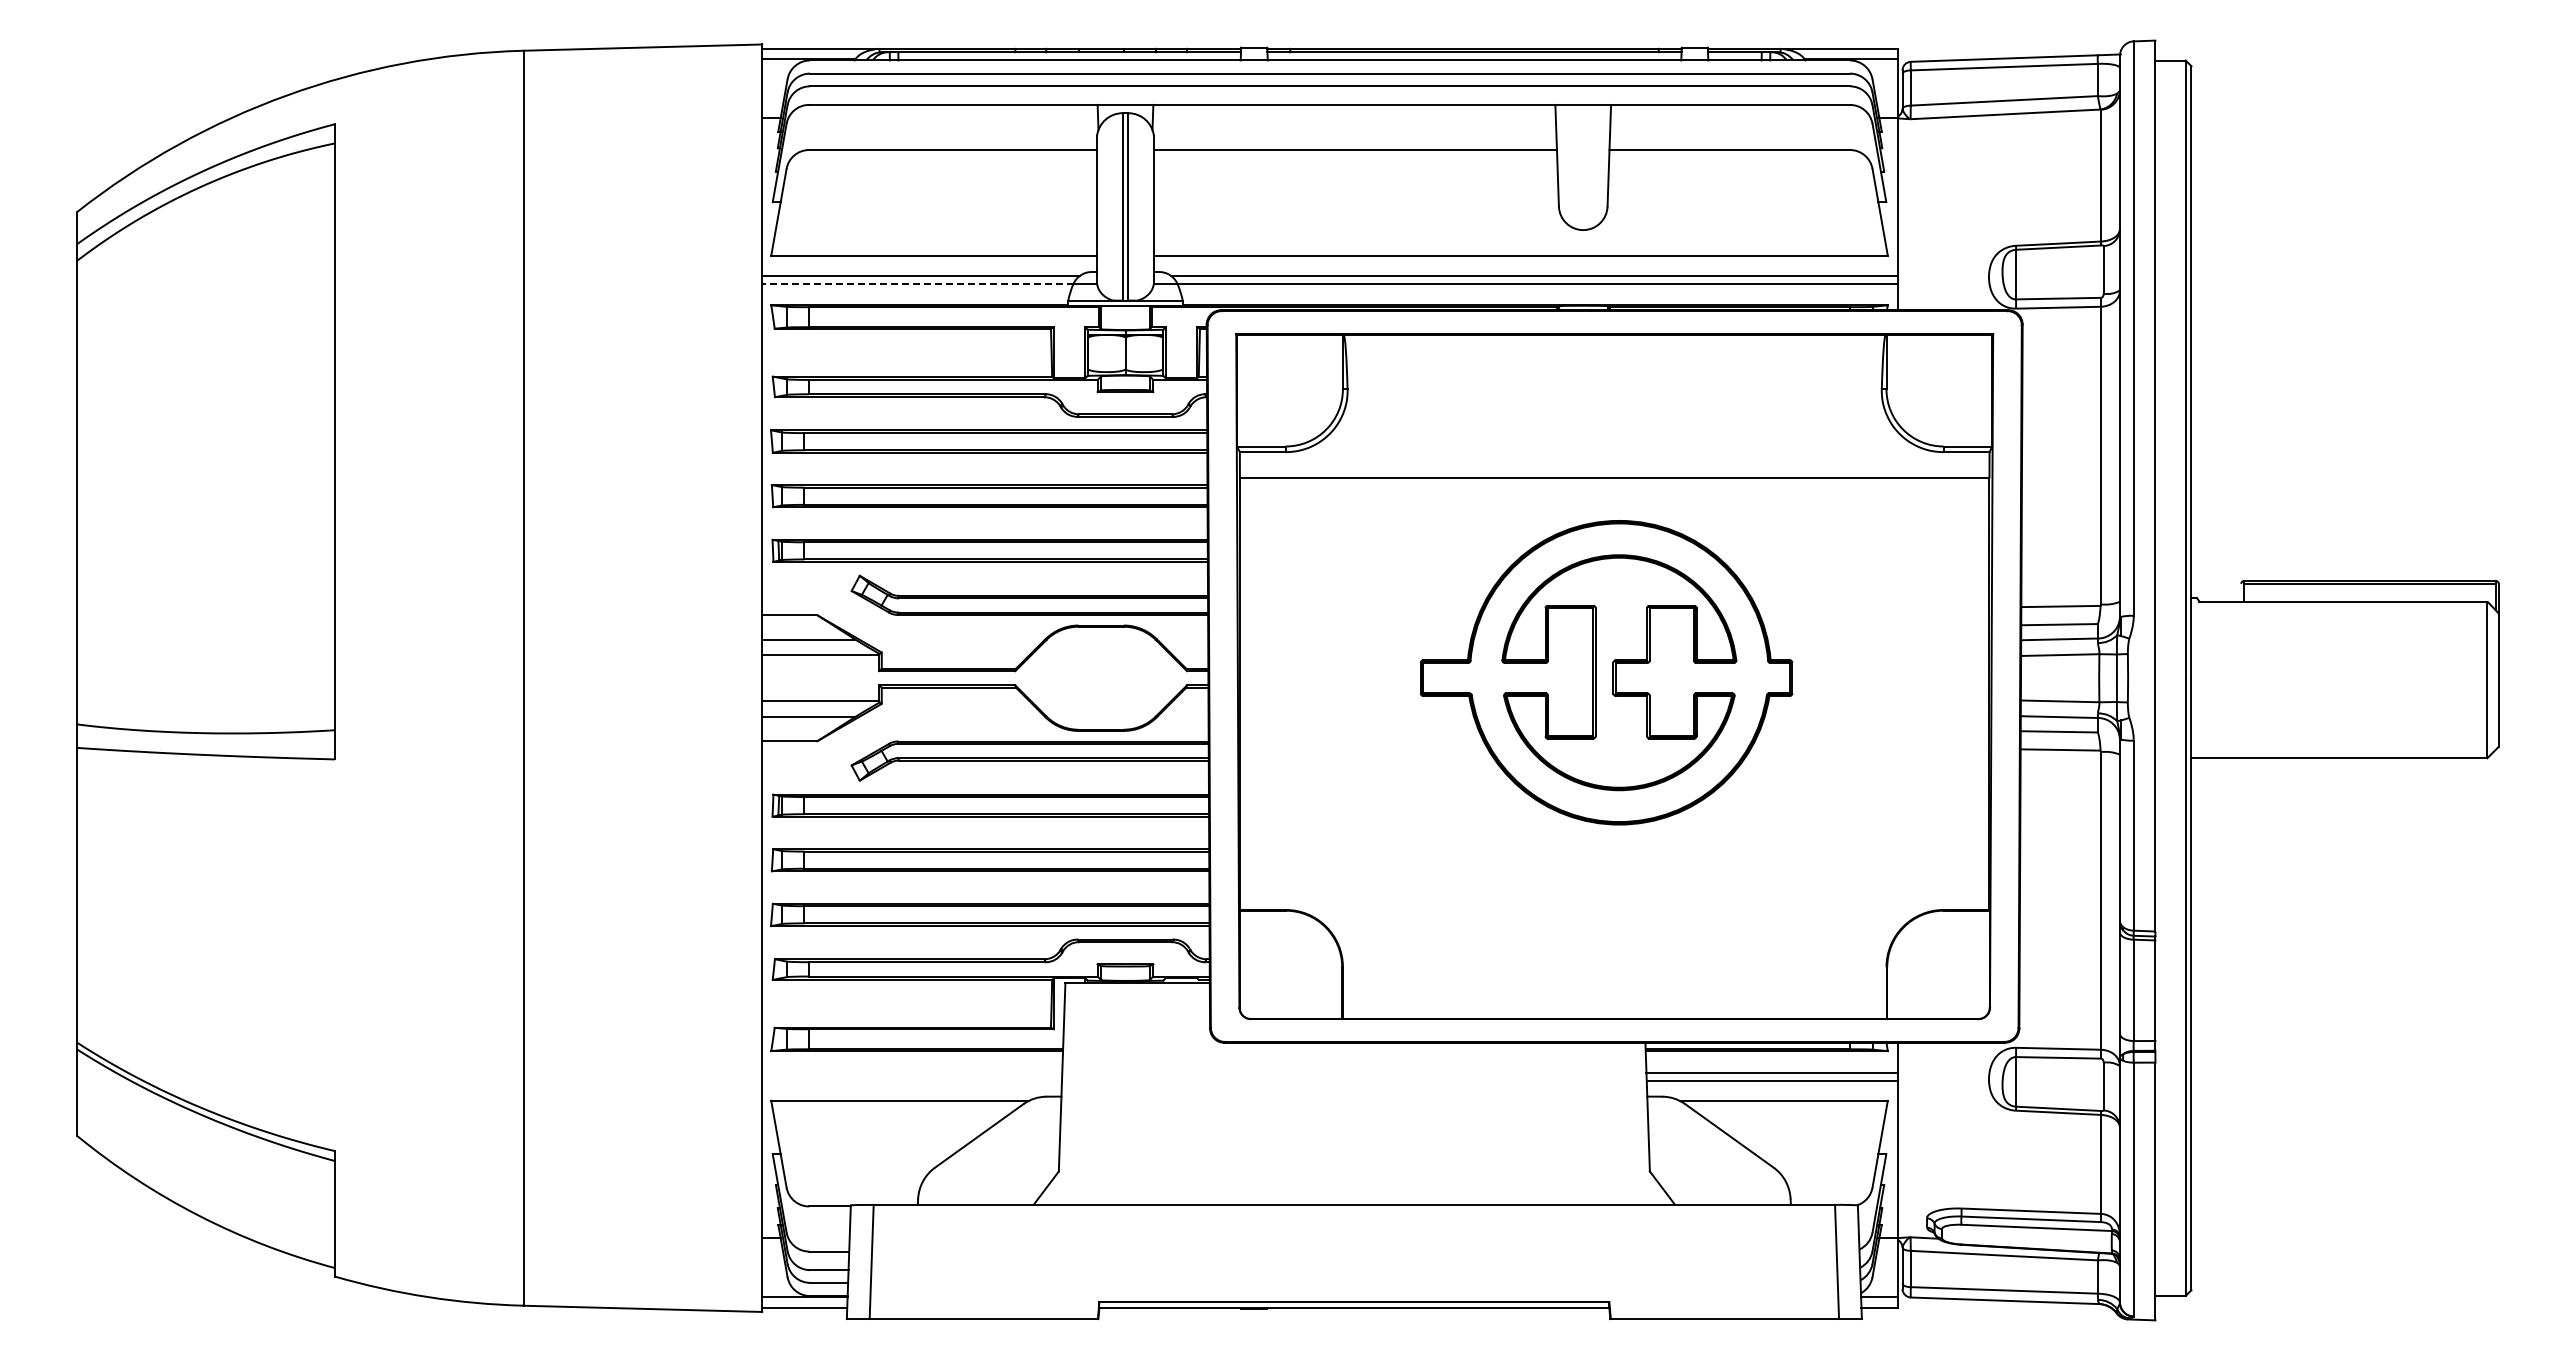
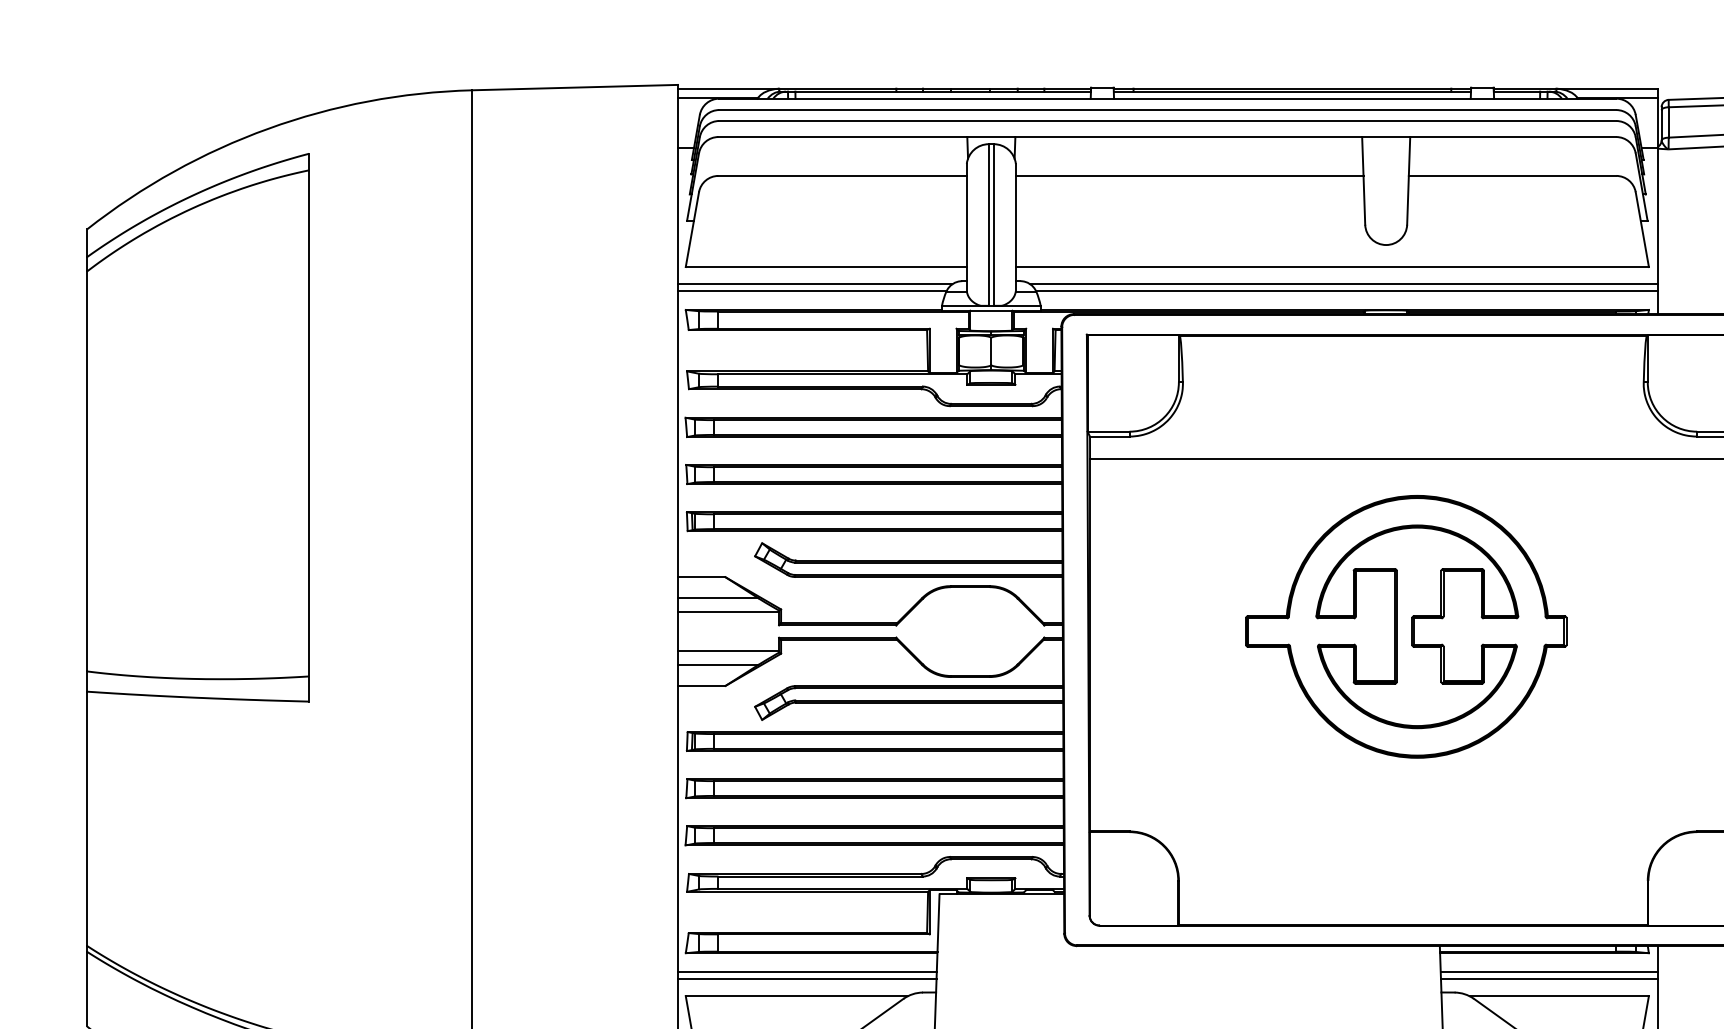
line: (917, 283) -> (811, 291), dashed -> solid
line: (912, 1072) -> (807, 971), added
line: (911, 1080) -> (806, 978), added

